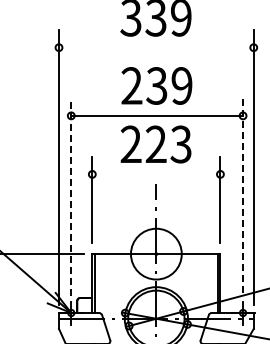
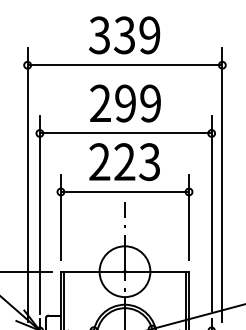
line: (156, 47) -> (125, 65), added
text: (156, 85) -> (125, 103), 239 -> 299
line: (156, 174) -> (125, 192), added
line: (243, 195) -> (212, 213), dashed -> solid
line: (71, 197) -> (40, 215), dashed -> solid

